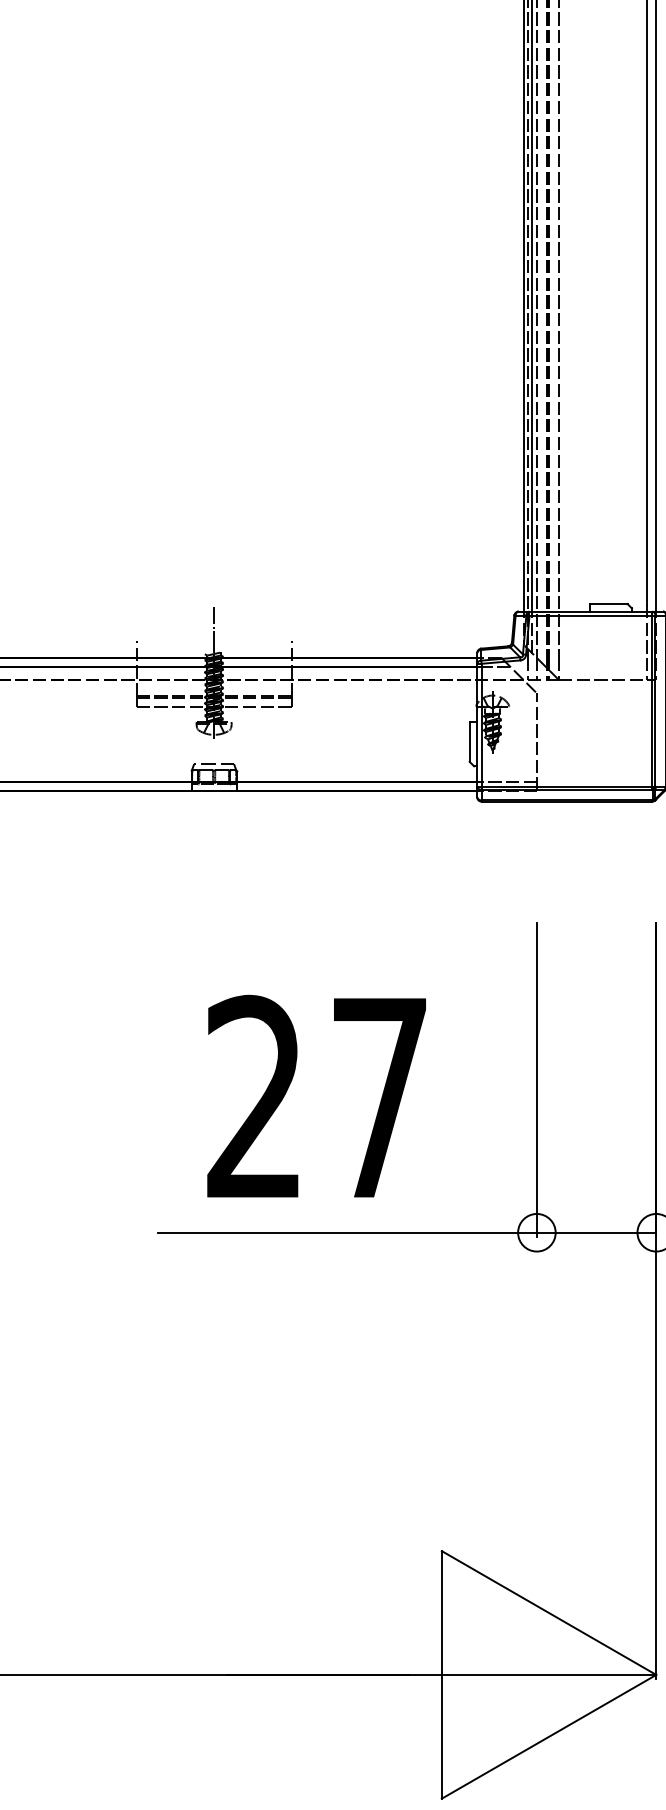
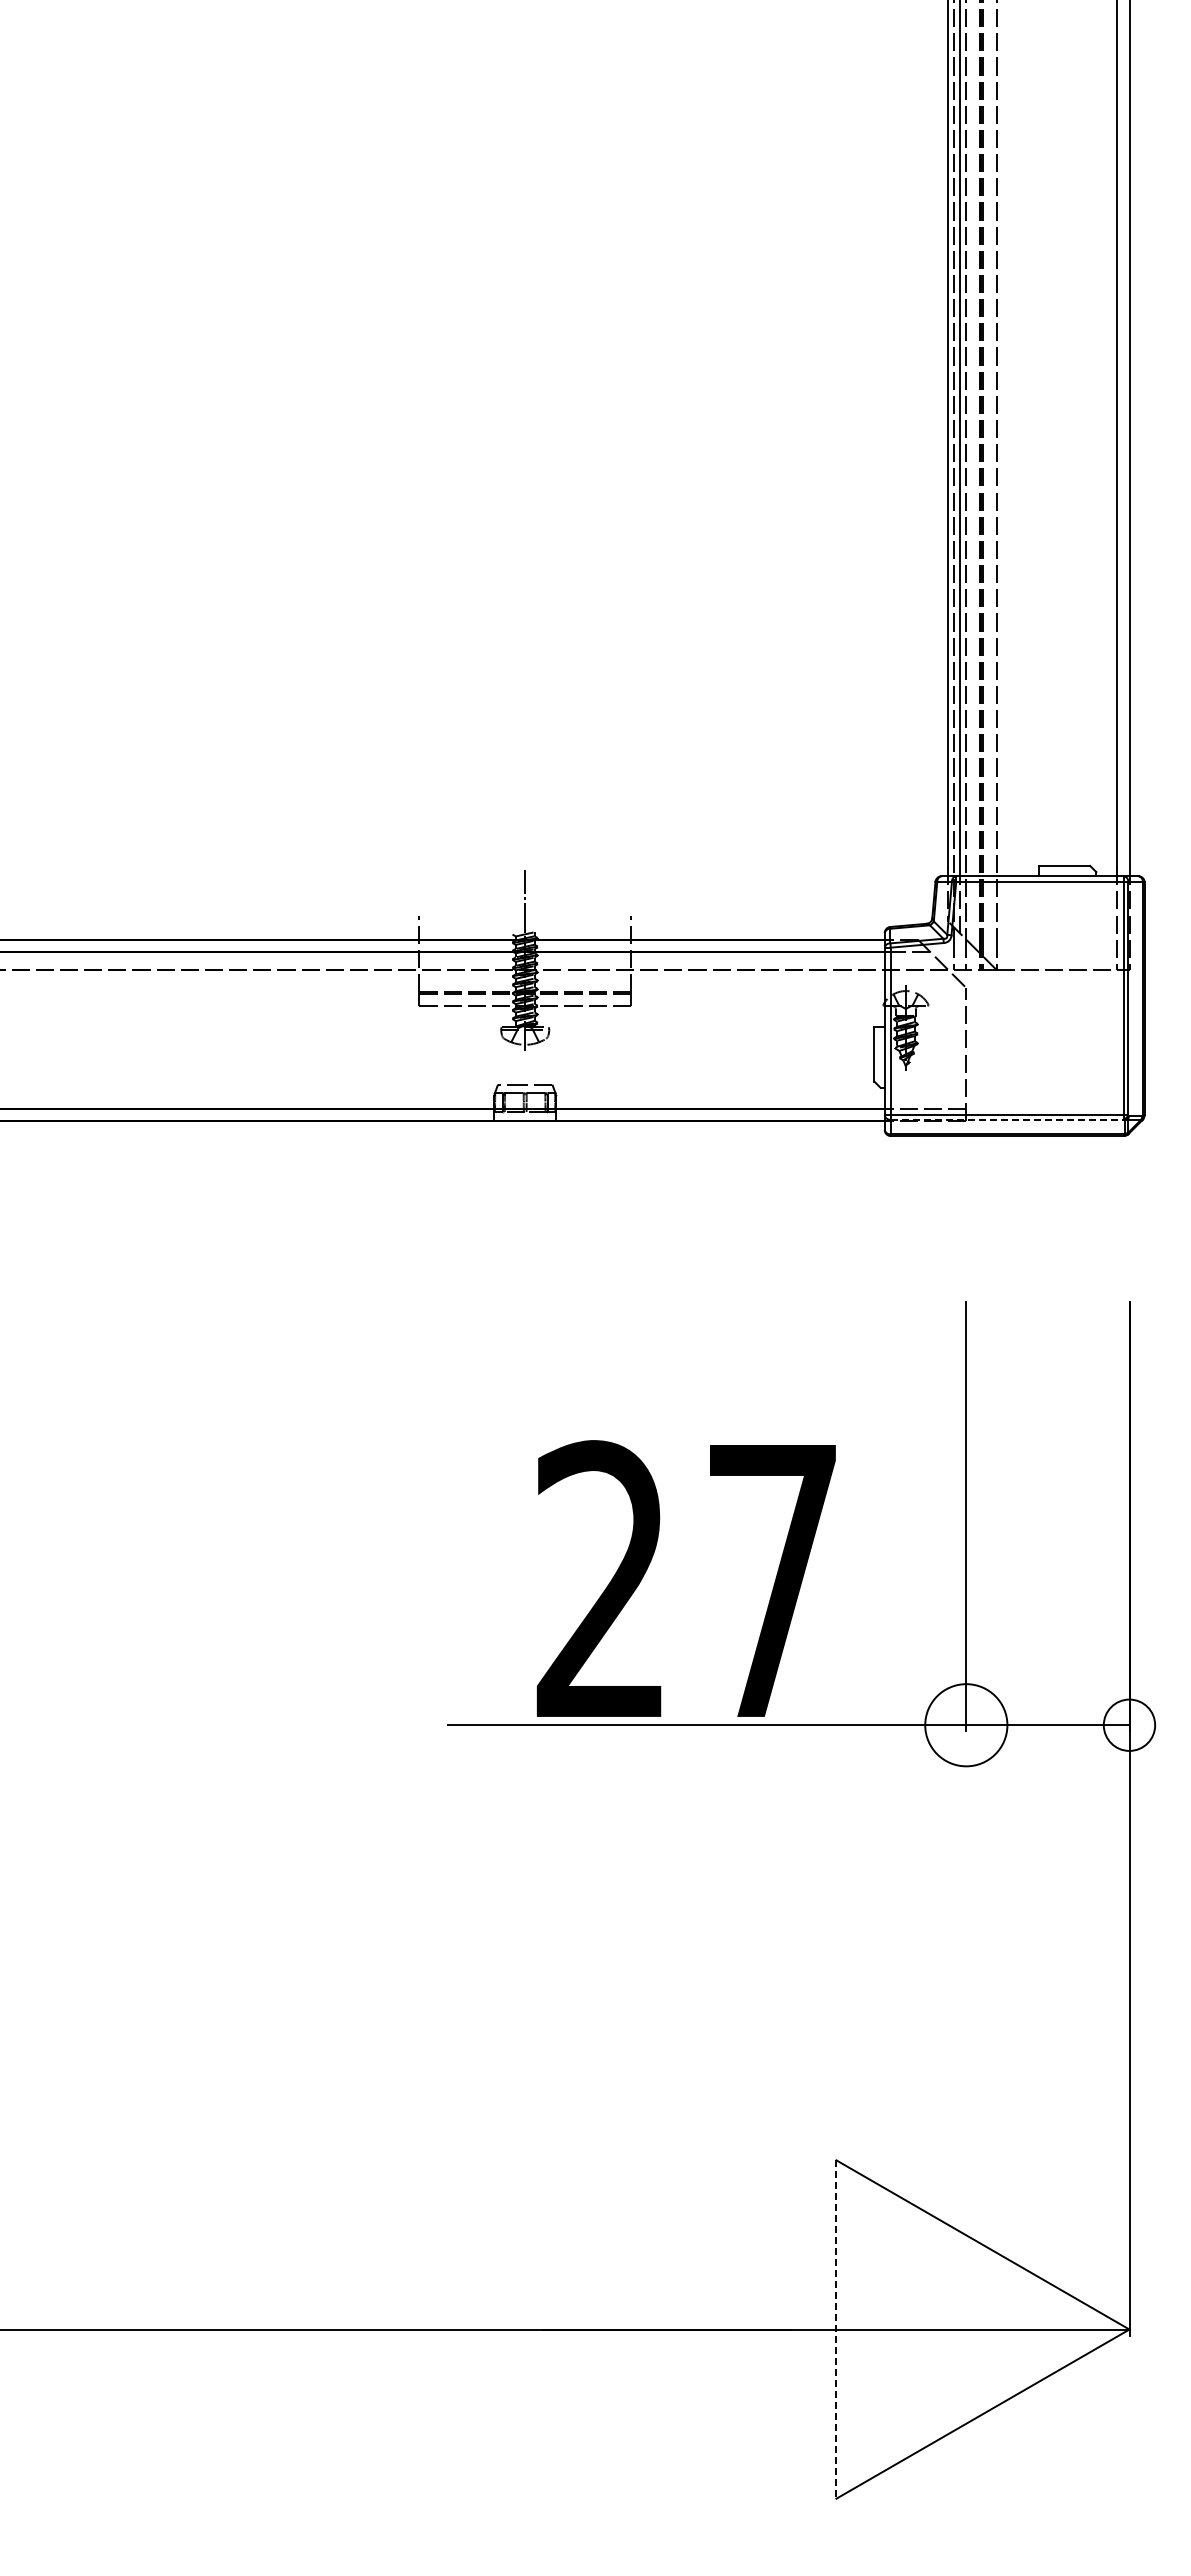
line: (567, 789) -> (1007, 1119), solid -> dashed
text: (316, 1096) -> (686, 1578), moved
circle: (537, 1232) -> (966, 1724), size x1.6
line: (441, 1675) -> (836, 2330), solid -> dashed

